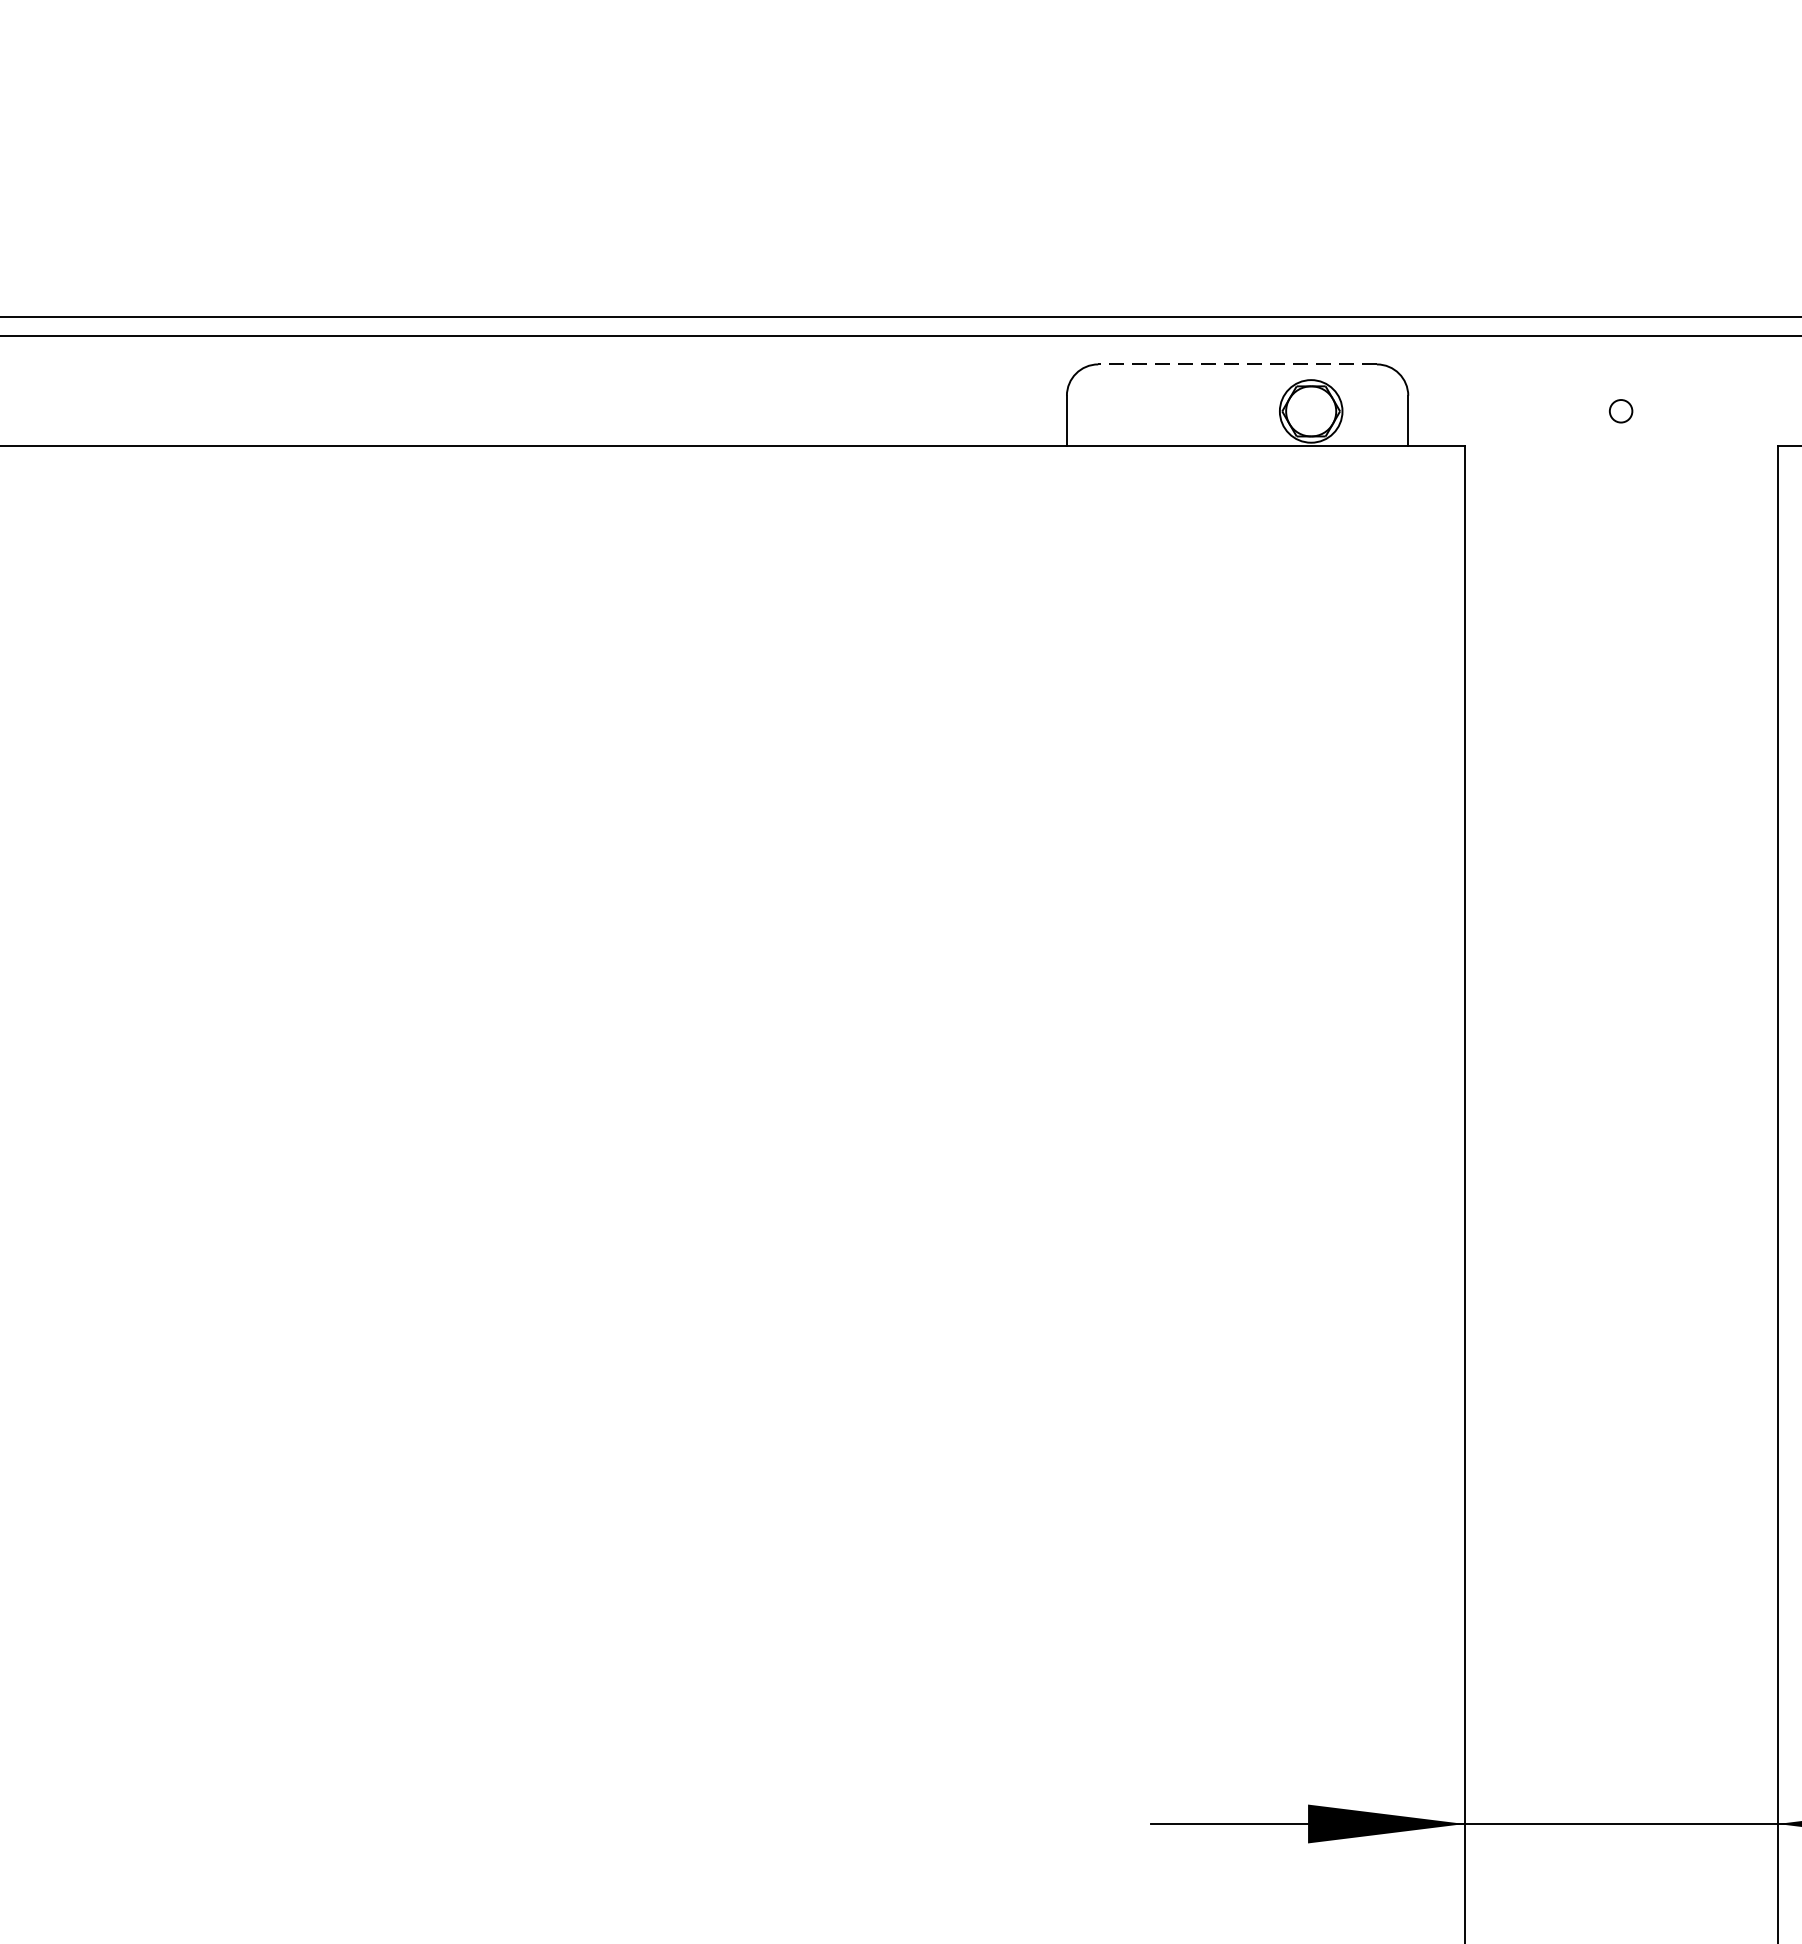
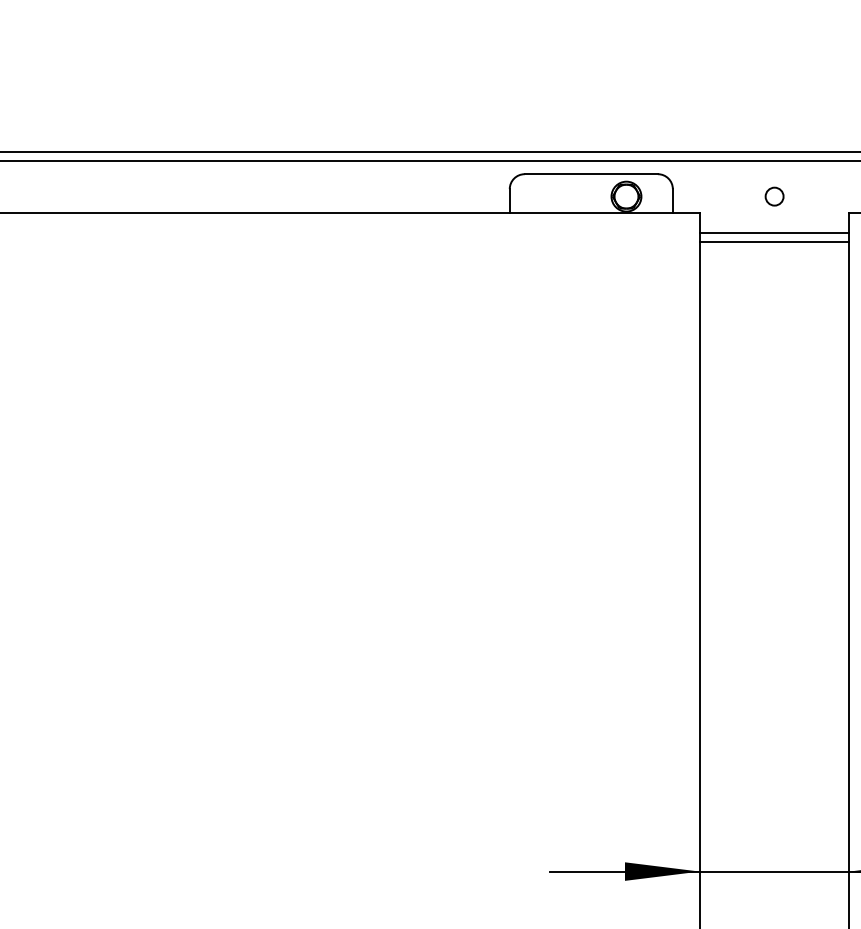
line: (1237, 365) -> (591, 174), dashed -> solid
circle: (1620, 411) -> (774, 196), size x1.67
line: (1620, 486) -> (774, 232), added
line: (1620, 505) -> (774, 241), added

